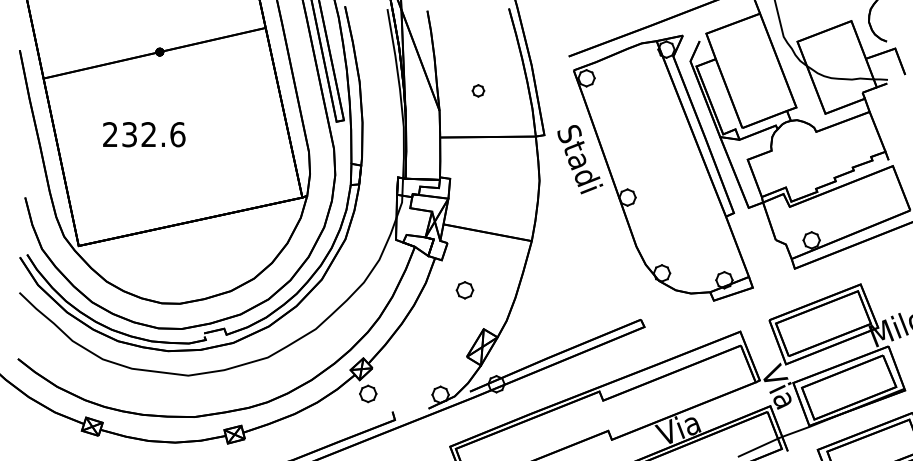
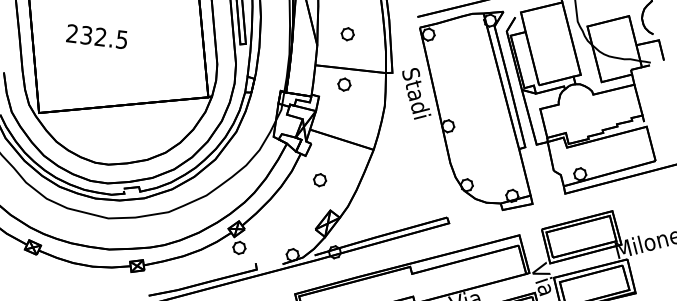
part: (478, 90) -> (347, 33), size x1.43
text: (177, 134) -> (121, 39), 232.6 -> 232.5
part: (481, 158) -> (343, 84), added

